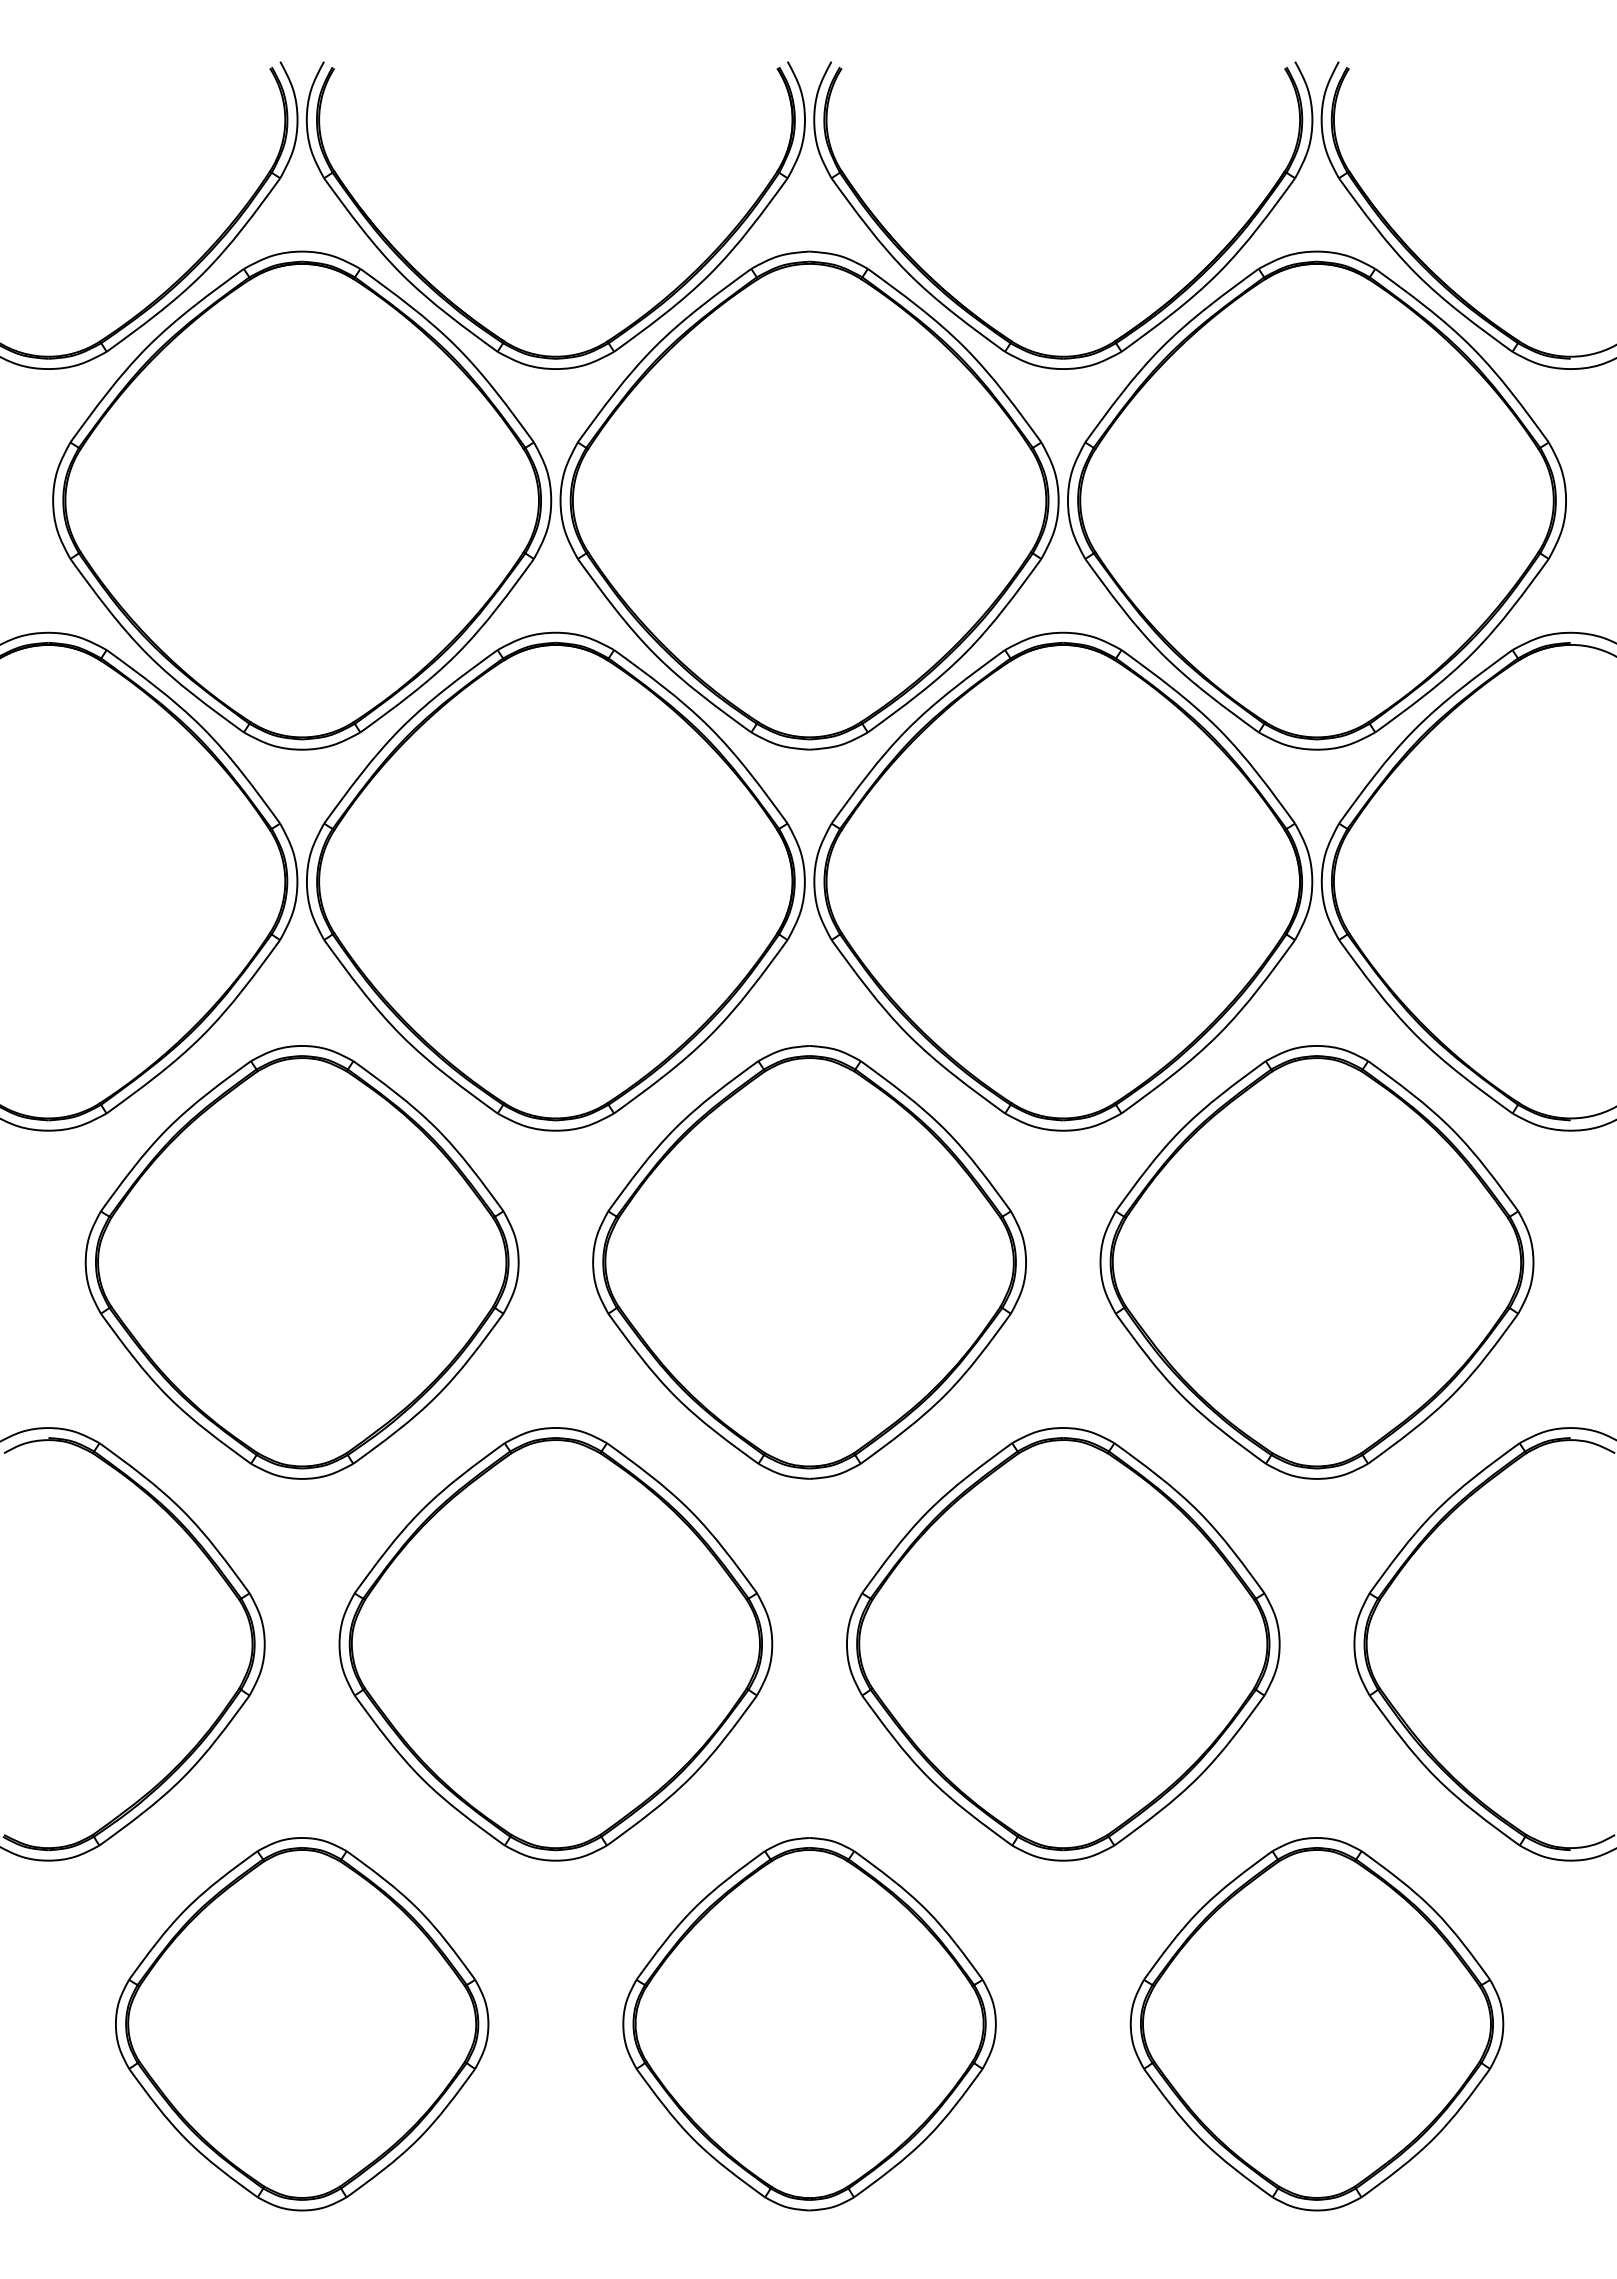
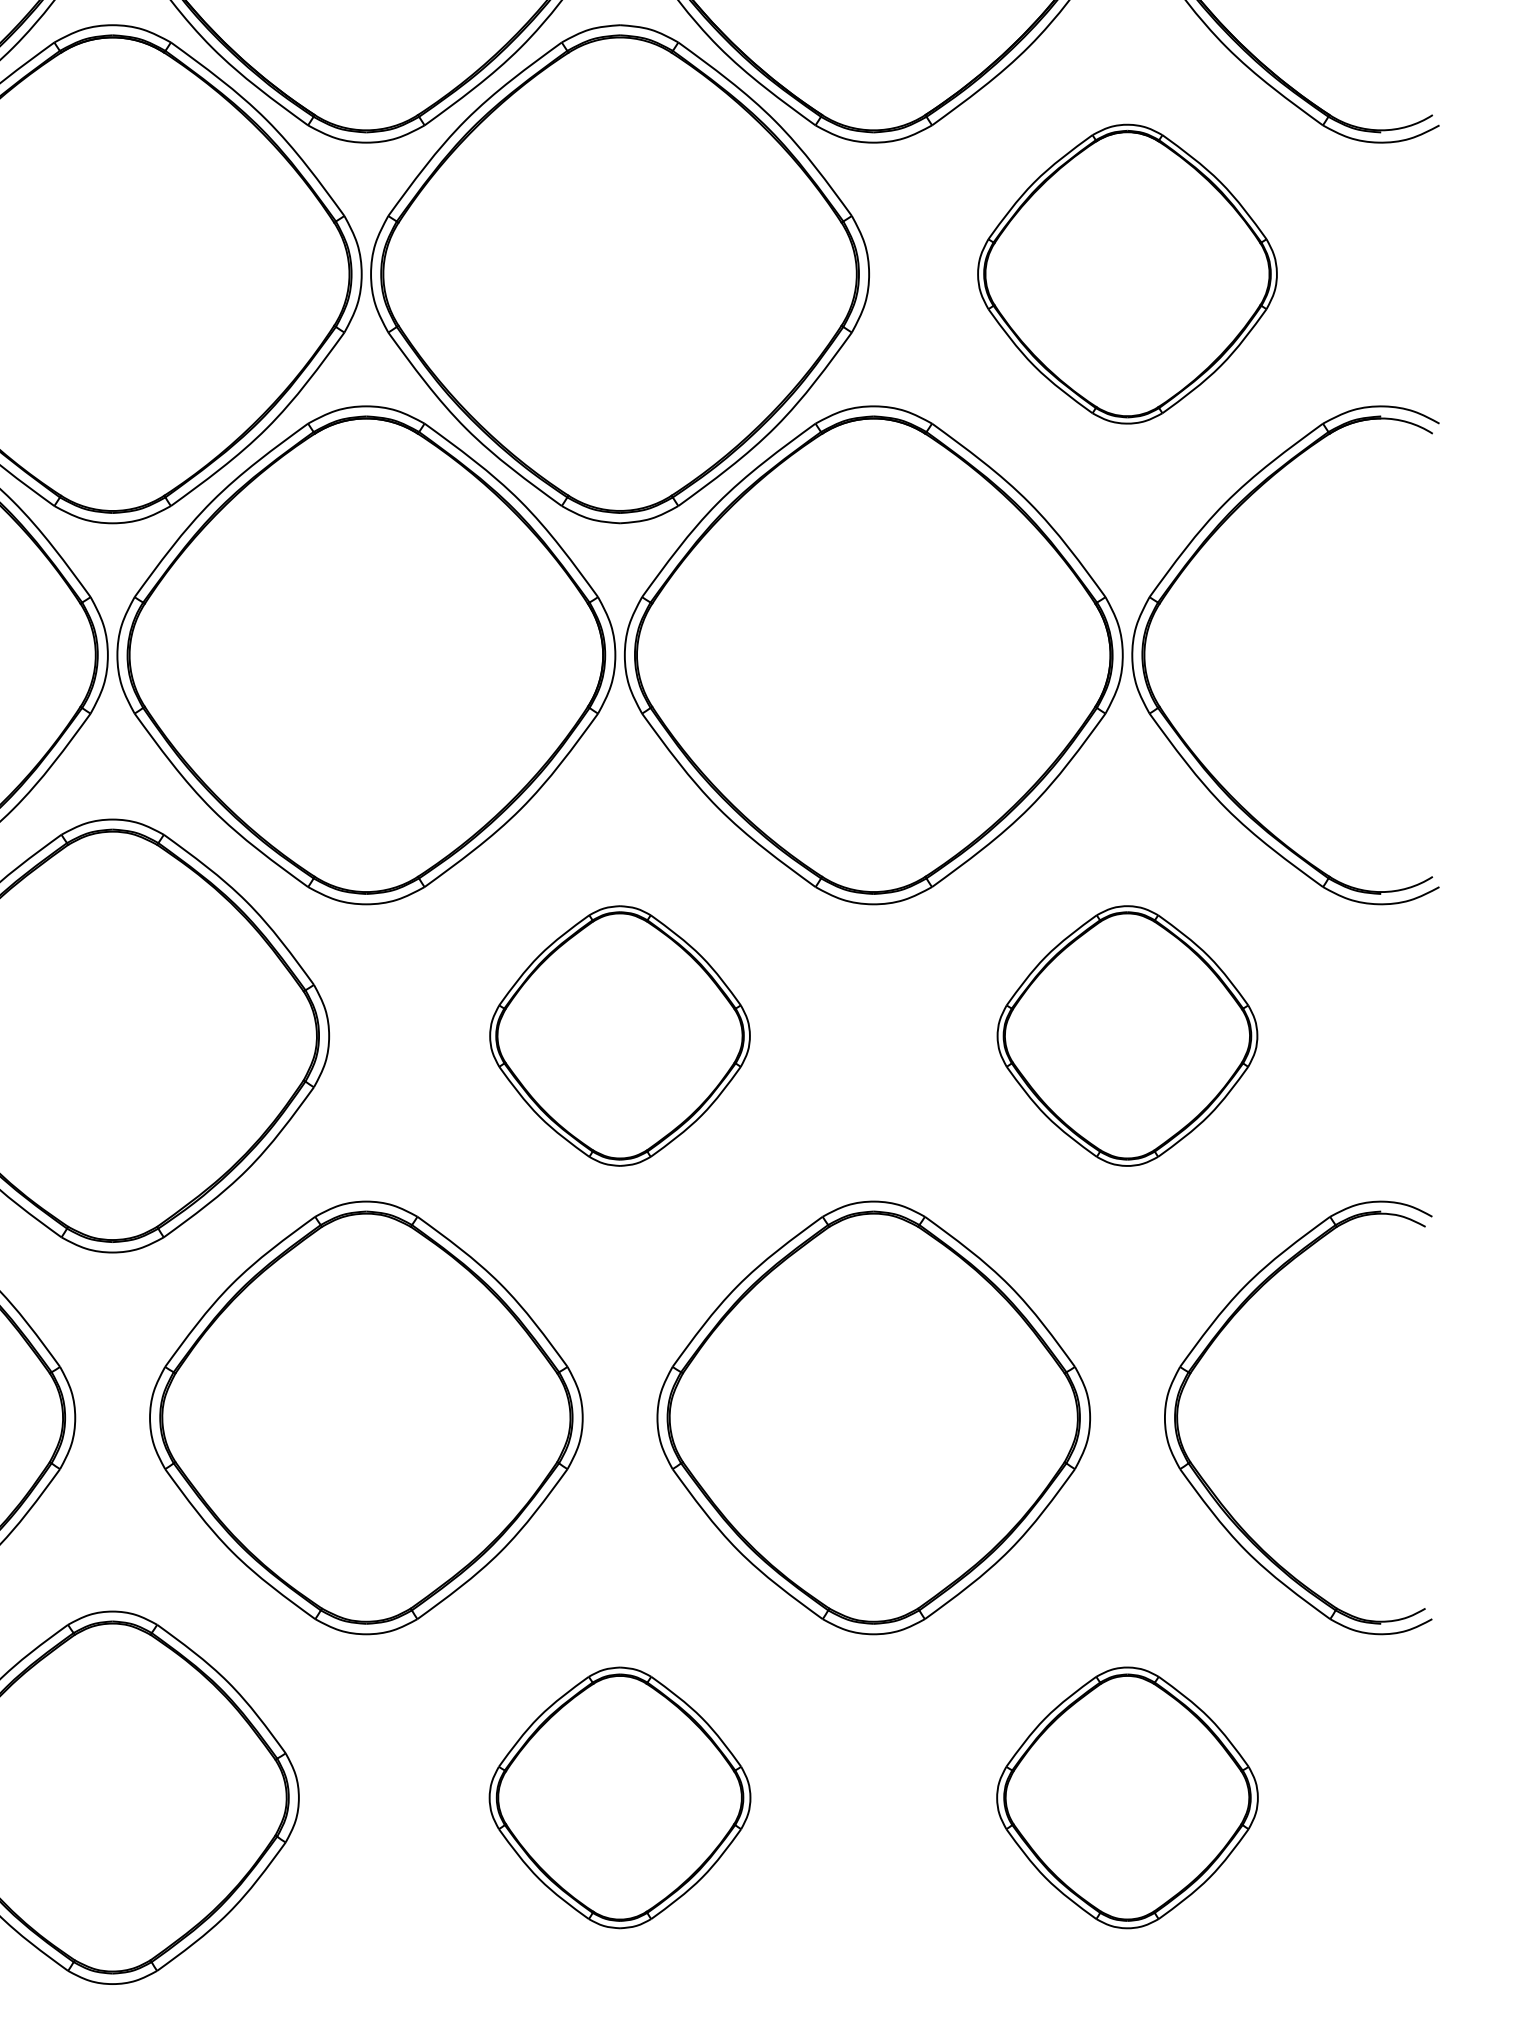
part: (1316, 500) -> (1126, 274), size x0.6
part: (809, 1262) -> (619, 1036), size x0.6
part: (1316, 1262) -> (1126, 1036), size x0.6
part: (809, 2024) -> (619, 1798), size x0.7
part: (1316, 2024) -> (1126, 1798), size x0.7

